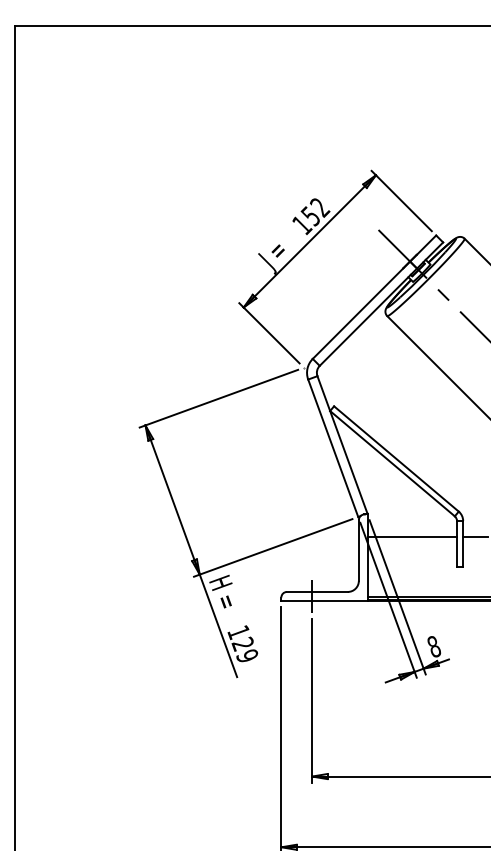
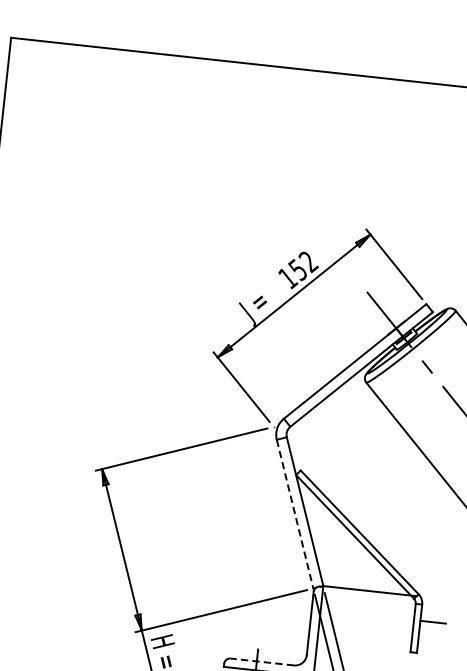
line: (333, 448) -> (295, 514), solid -> dashed
line: (412, 536) -> (370, 591), moved
line: (316, 591) -> (261, 661), solid -> dashed

